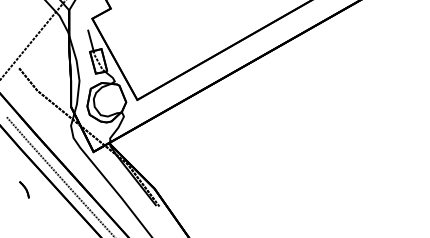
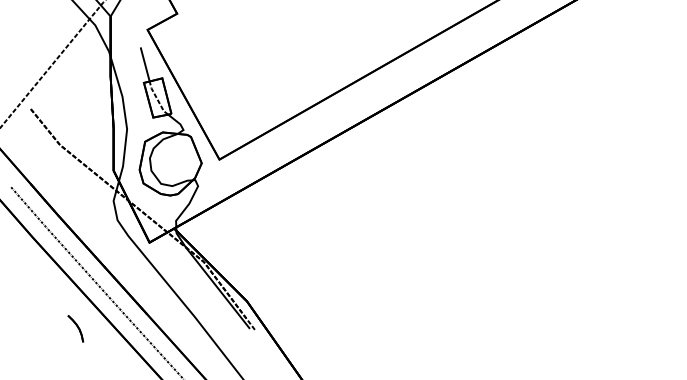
part: (24, 189) -> (75, 328), moved

